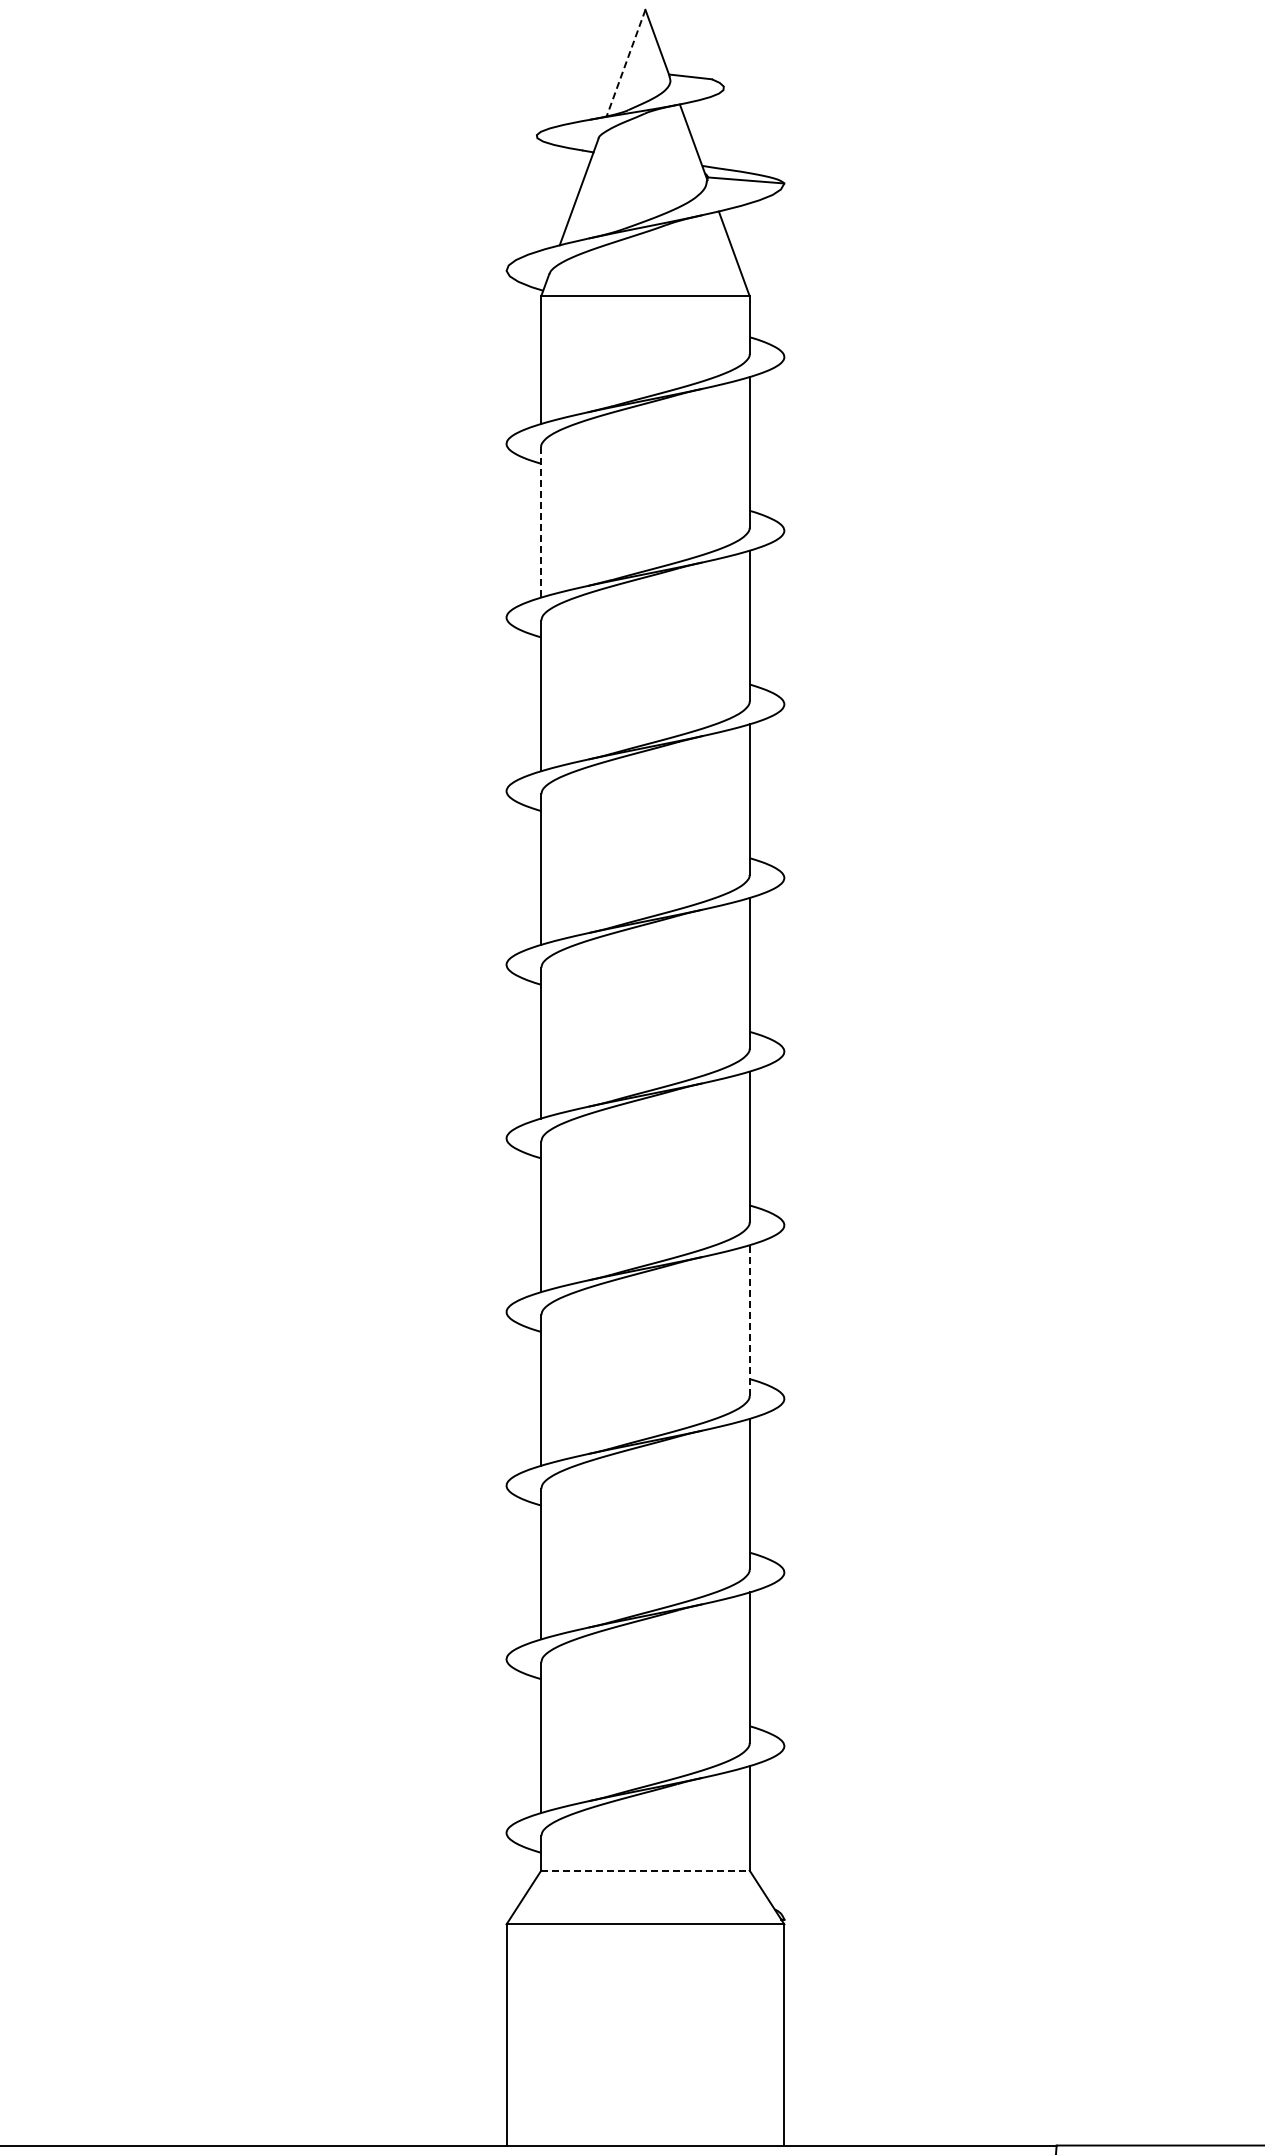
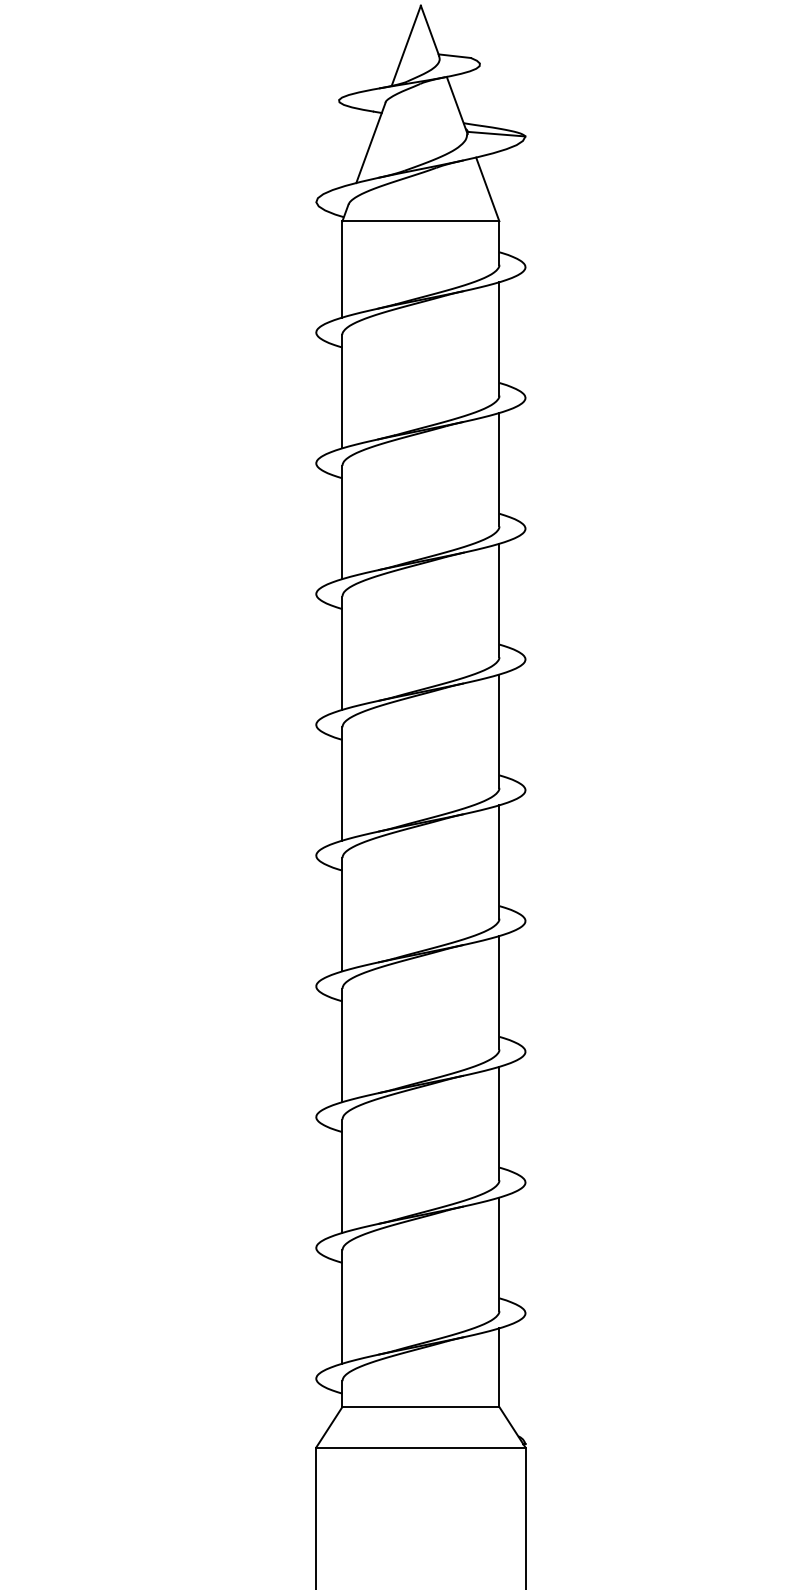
line: (626, 63) -> (406, 46), dashed -> solid
line: (541, 522) -> (342, 391), dashed -> solid
line: (749, 1319) -> (499, 991), dashed -> solid
line: (645, 1870) -> (420, 1406), dashed -> solid

